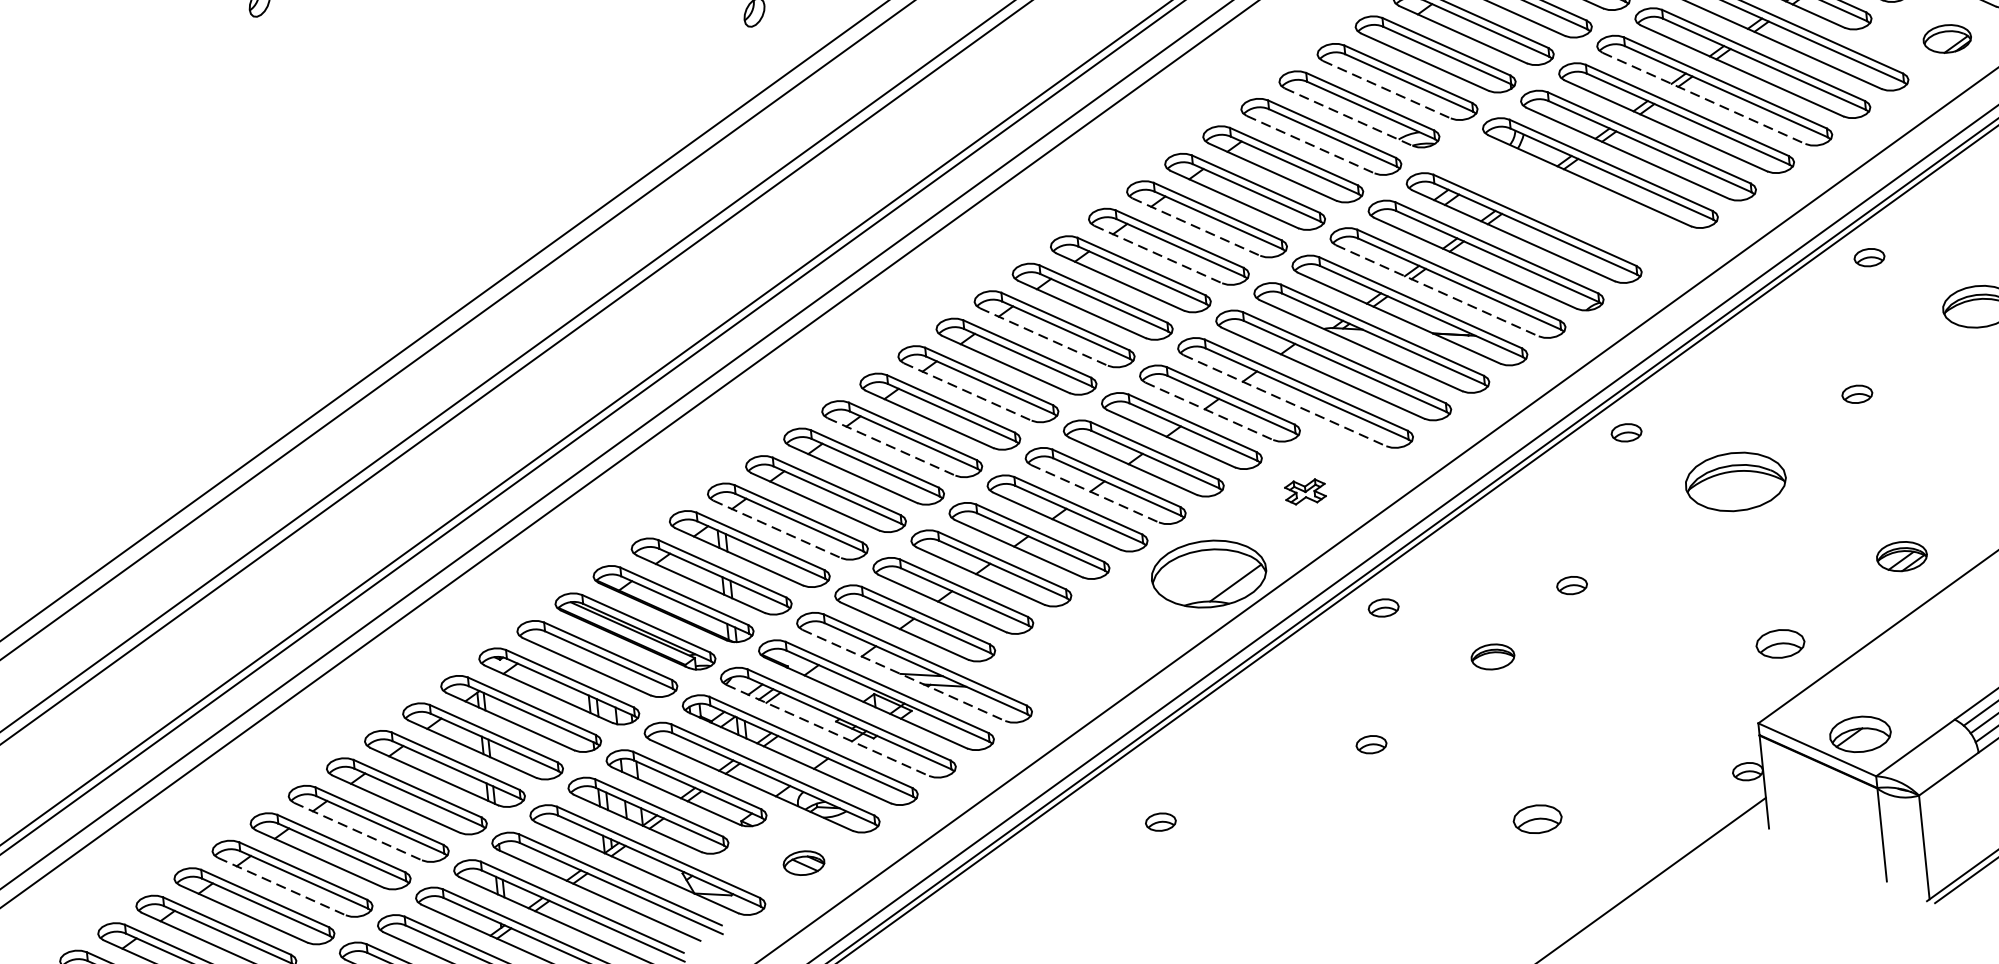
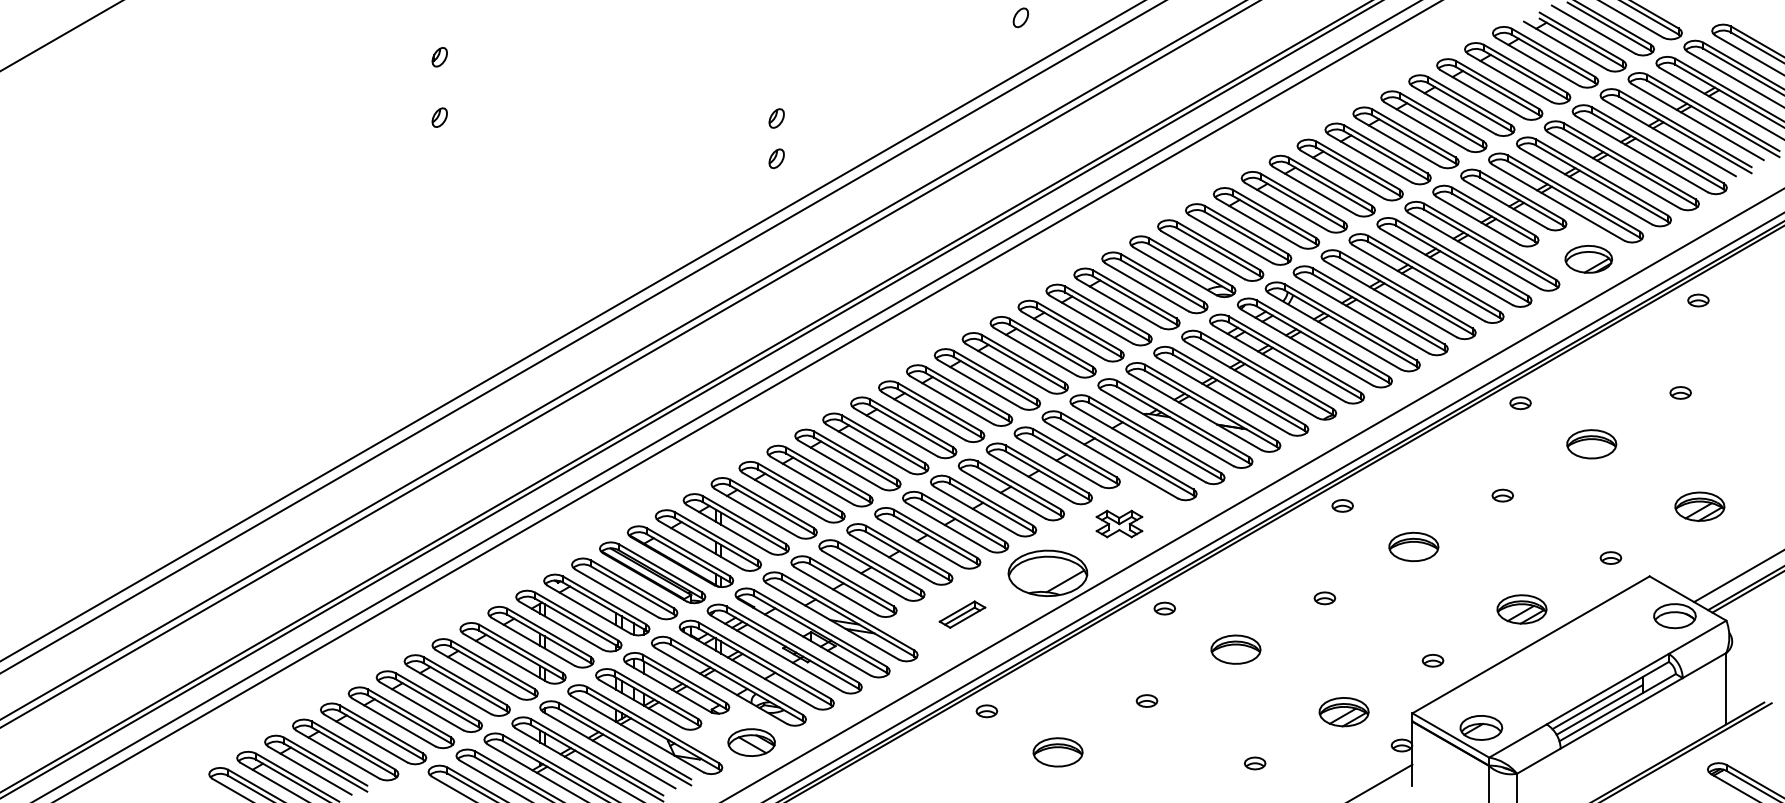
part: (1946, 39) -> (1588, 259), size x1.43
line: (1387, 90) -> (1203, 255), dashed -> solid
line: (1705, 98) -> (1419, 283), dashed -> solid
line: (1349, 117) -> (1175, 271), dashed -> solid
line: (1311, 144) -> (1147, 287), dashed -> solid
part: (1561, 199) -> (1314, 342), added
line: (1196, 226) -> (1063, 335), dashed -> solid
line: (1158, 255) -> (1035, 352), dashed -> solid
line: (1437, 291) -> (1223, 396), dashed -> solid
line: (1045, 337) -> (952, 400), dashed -> solid
line: (968, 392) -> (896, 432), dashed -> solid
line: (1286, 400) -> (1112, 460), dashed -> solid
line: (1209, 411) -> (1059, 462), dashed -> solid
line: (892, 446) -> (840, 464), dashed -> solid
part: (1735, 481) -> (1413, 546), size x0.71
part: (1305, 491) -> (1119, 523), size x1.67
line: (1096, 493) -> (976, 510), dashed -> solid
line: (777, 530) -> (756, 513), dashed -> solid
part: (1901, 556) -> (1521, 609), size x1.43
part: (1571, 585) -> (1324, 598), moved
part: (1779, 643) -> (1432, 660), size x0.62
part: (1091, 646) -> (962, 614), added
part: (1492, 656) -> (1235, 649), size x1.67
line: (905, 675) -> (833, 621), dashed -> solid
line: (828, 730) -> (777, 653), dashed -> solid
part: (1658, 732) -> (1343, 712), added
part: (1536, 819) -> (1254, 763), size x0.62
part: (1160, 822) -> (986, 711), moved
line: (358, 832) -> (449, 690), dashed -> solid
part: (1249, 832) -> (1057, 752), added
part: (803, 863) -> (751, 742), size x1.67
line: (283, 886) -> (394, 722), dashed -> solid

